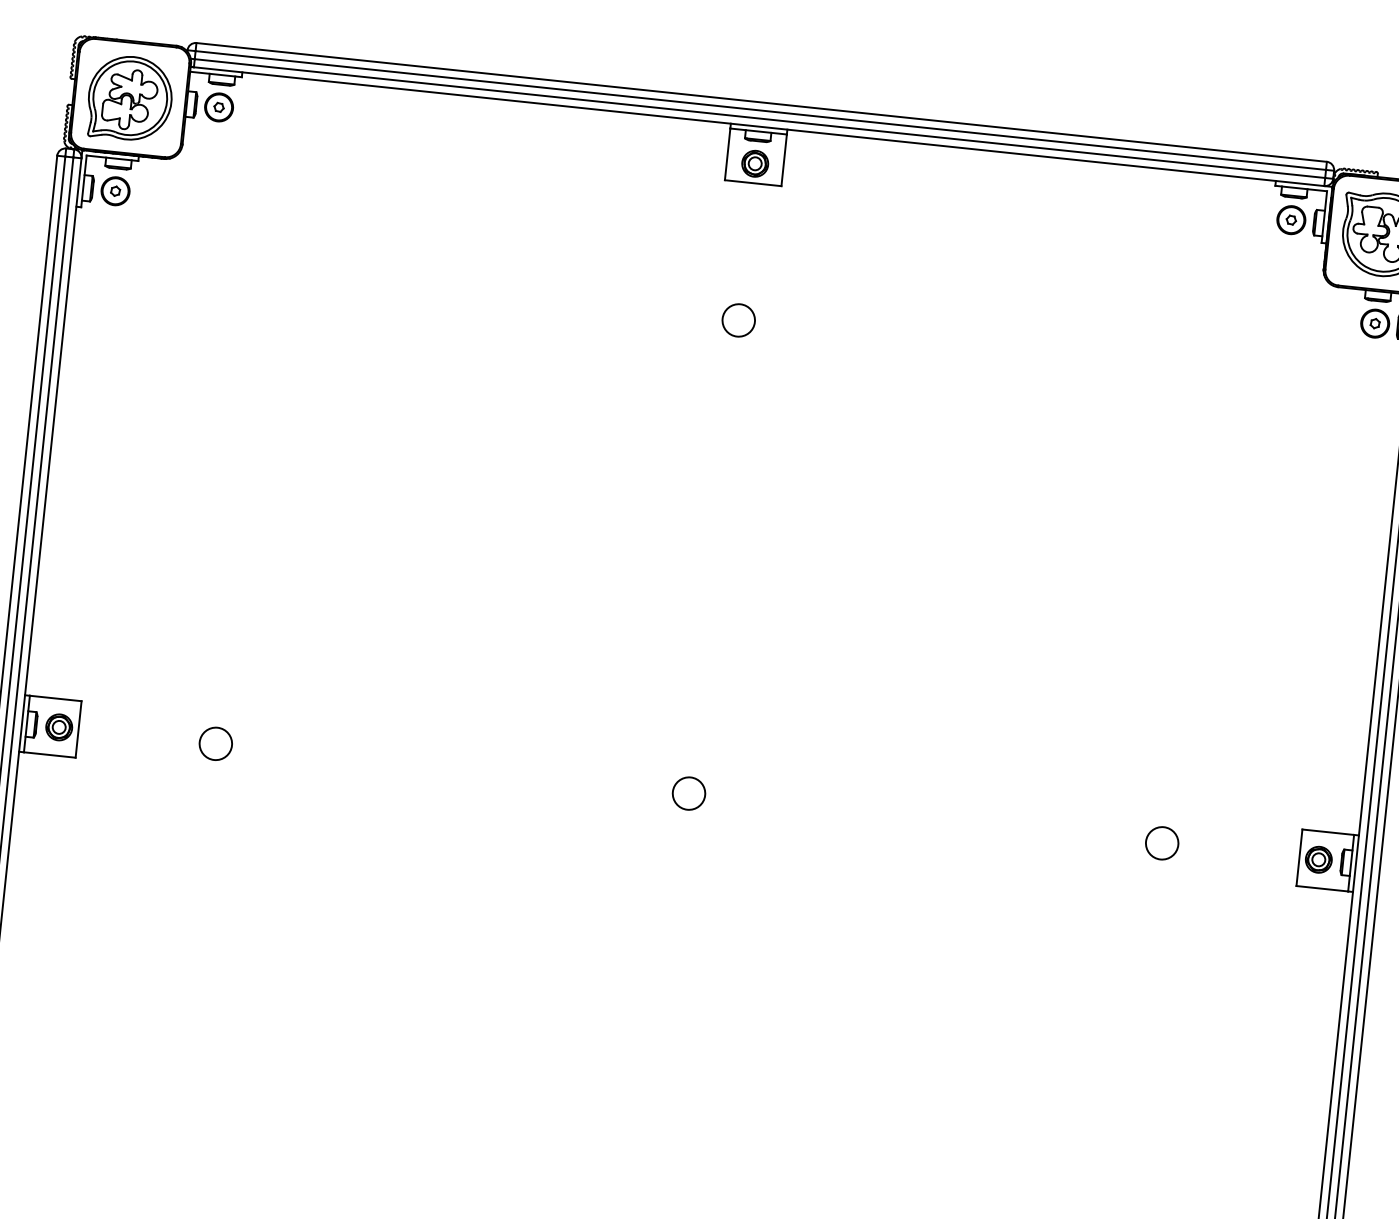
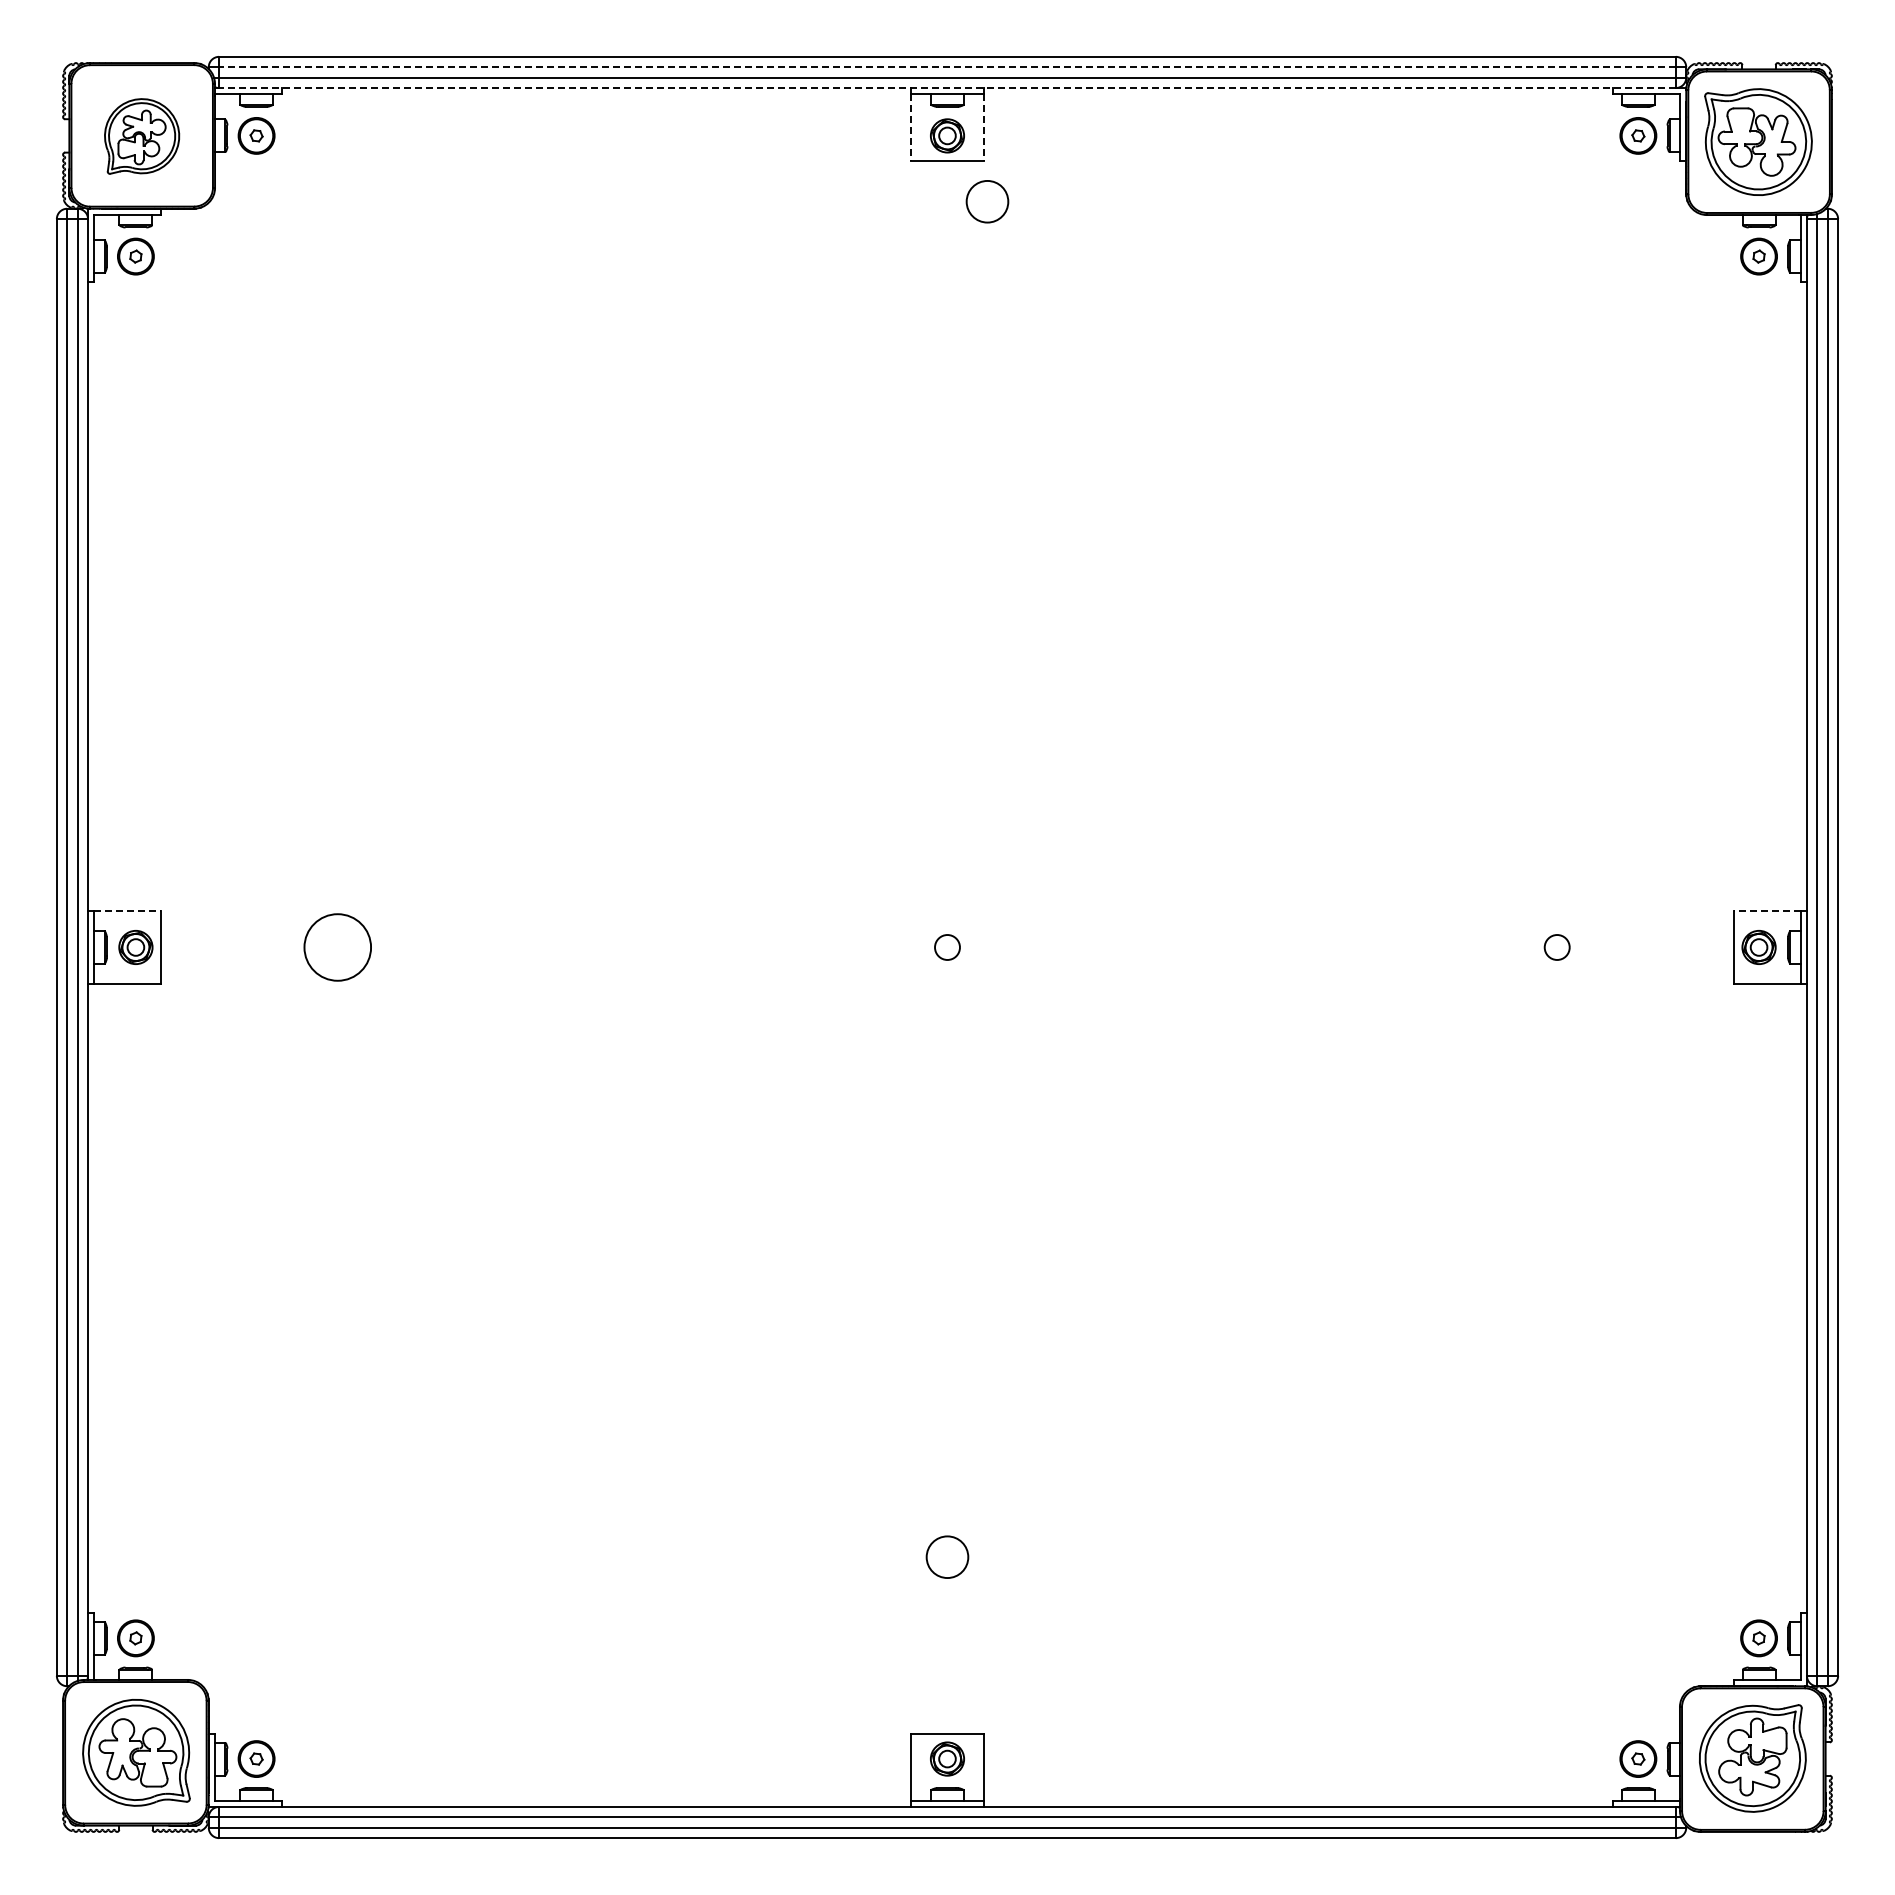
part: (129, 98) -> (141, 136), size x0.7
line: (760, 110) -> (947, 67), solid -> dashed
line: (759, 127) -> (947, 88), solid -> dashed
line: (727, 155) -> (911, 128), solid -> dashed
line: (783, 160) -> (983, 128), solid -> dashed
circle: (738, 320) -> (987, 201), moved
line: (56, 698) -> (128, 911), solid -> dashed
circle: (215, 743) -> (337, 947), size x1.6
circle: (689, 793) -> (947, 947), size x0.6
line: (1327, 832) -> (1766, 911), solid -> dashed
circle: (1162, 843) -> (1557, 947), size x0.6

